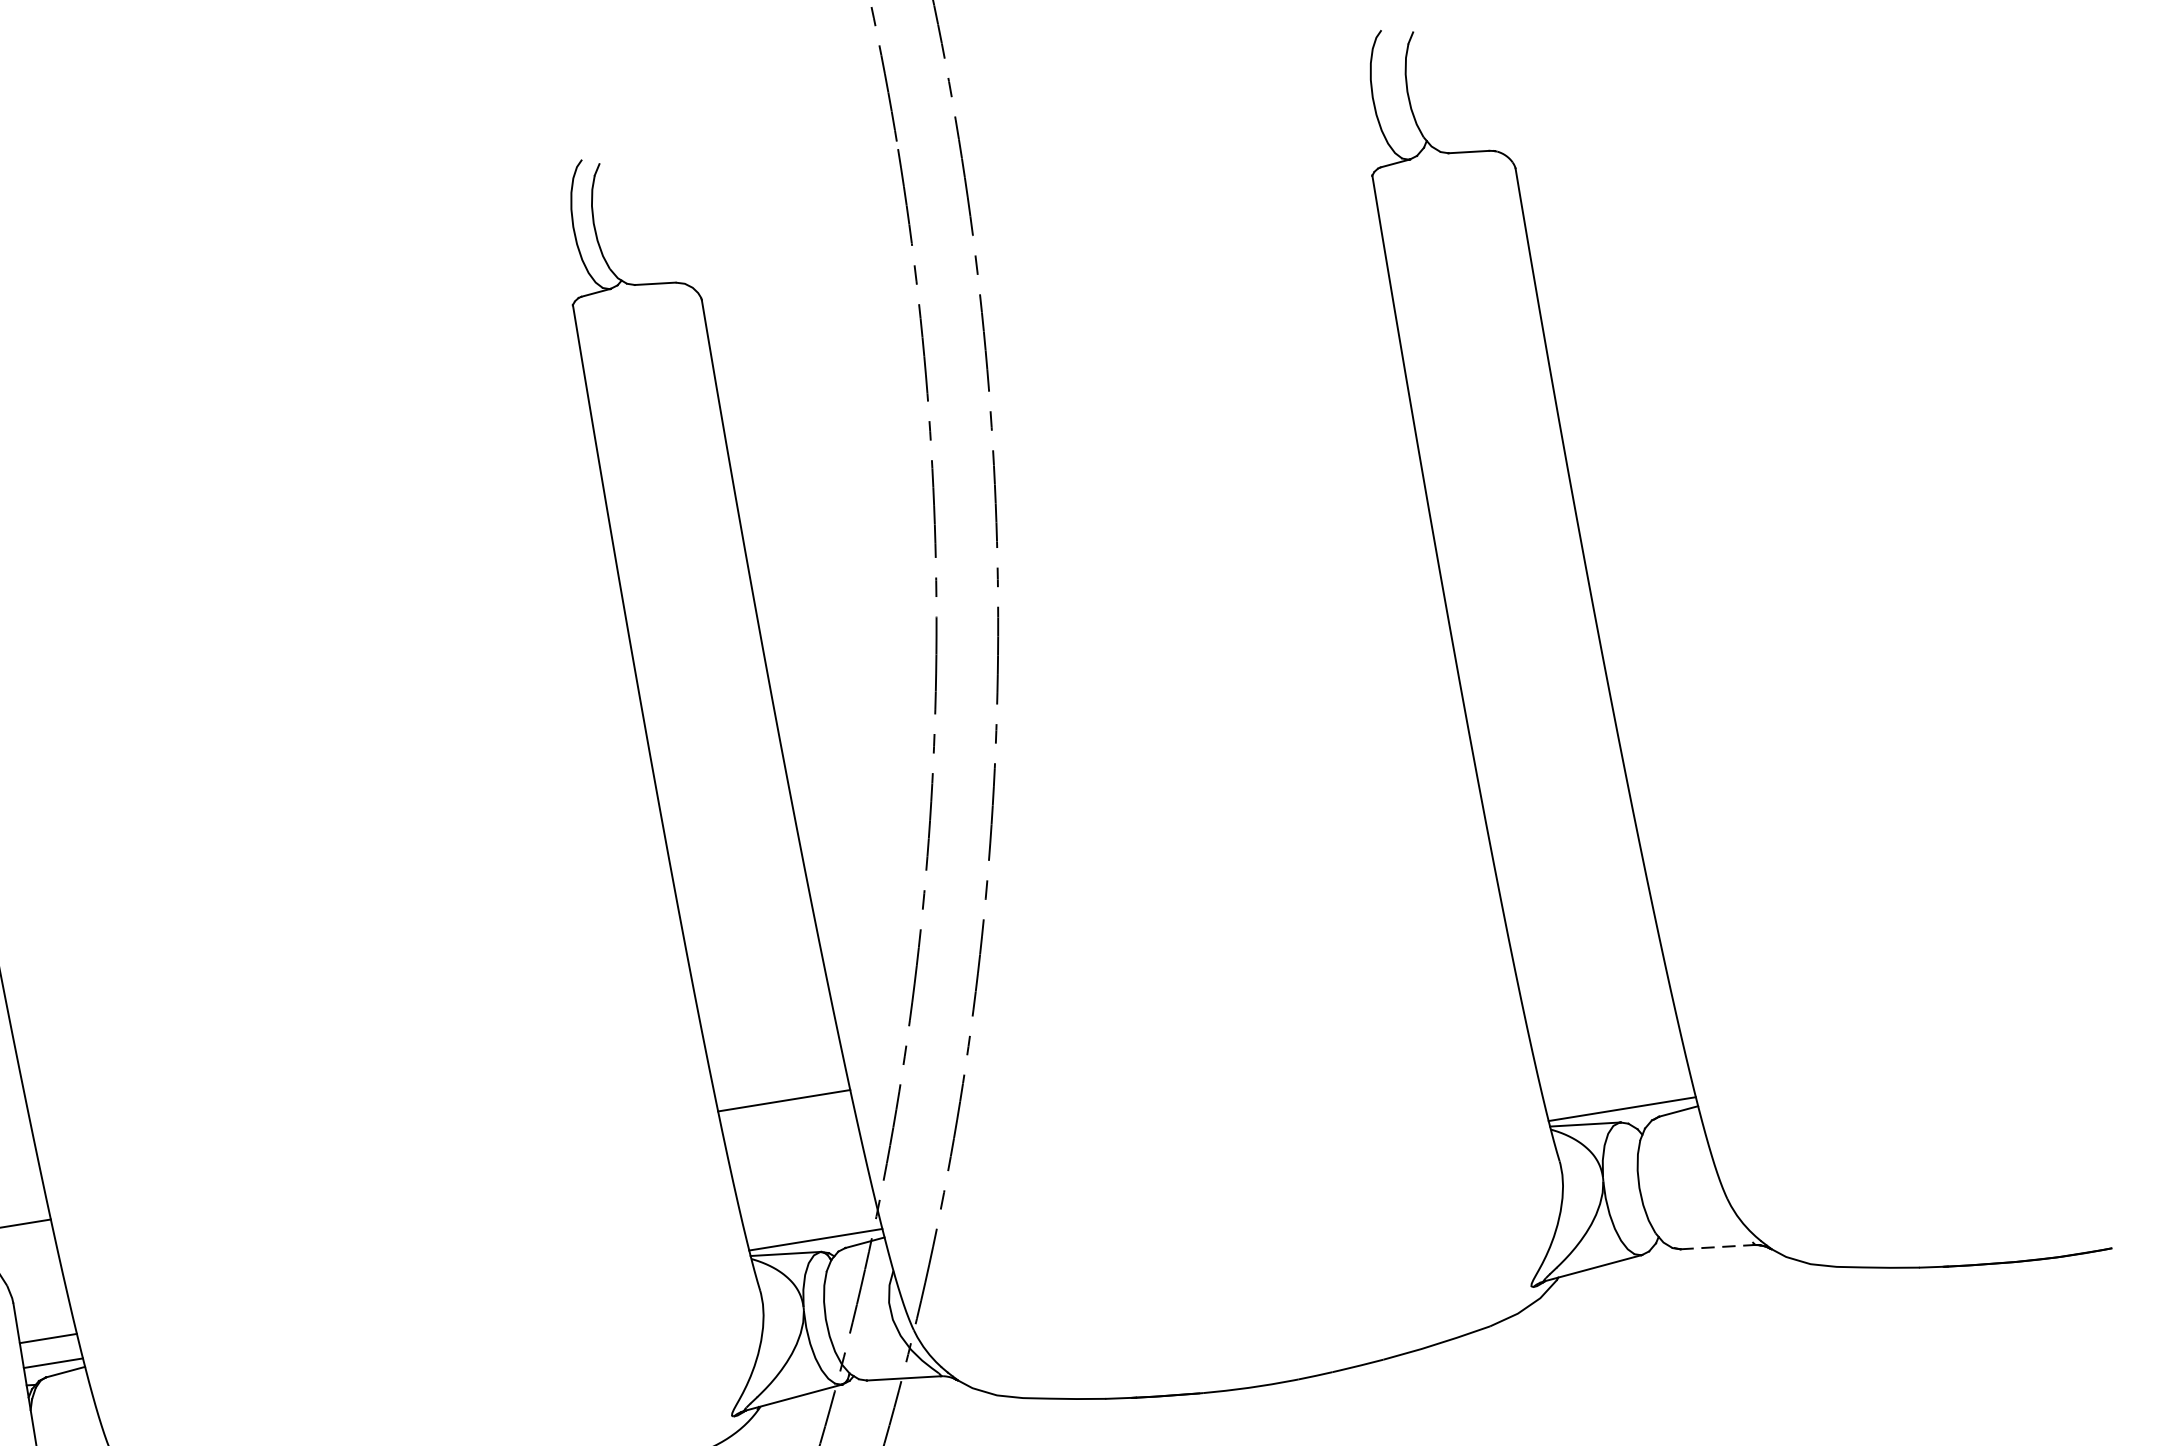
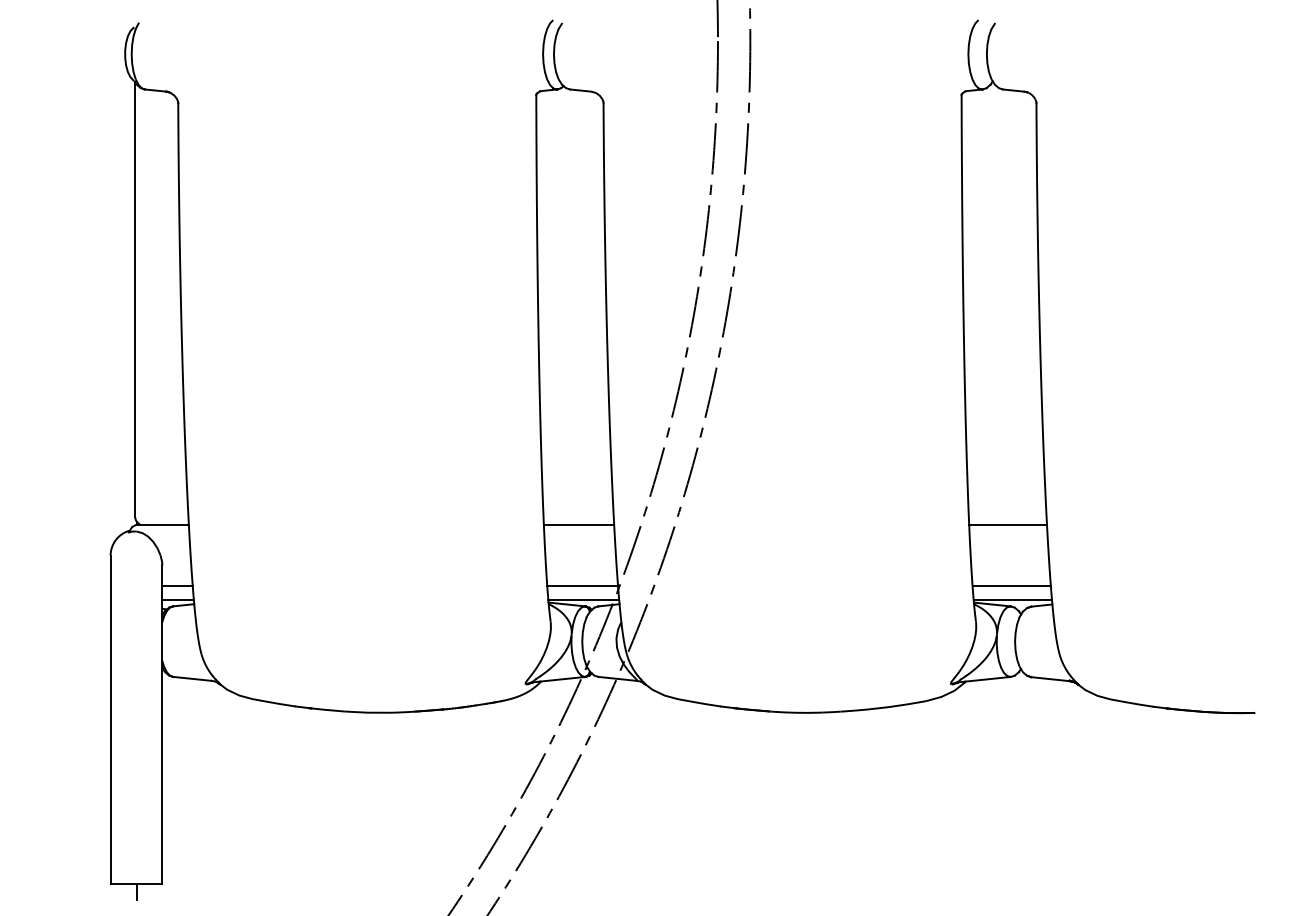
line: (1591, 969) -> (1008, 524), added
line: (1615, 1084) -> (1011, 586), added
line: (809, 1215) -> (582, 586), added
line: (1717, 1247) -> (1050, 679), dashed -> solid

